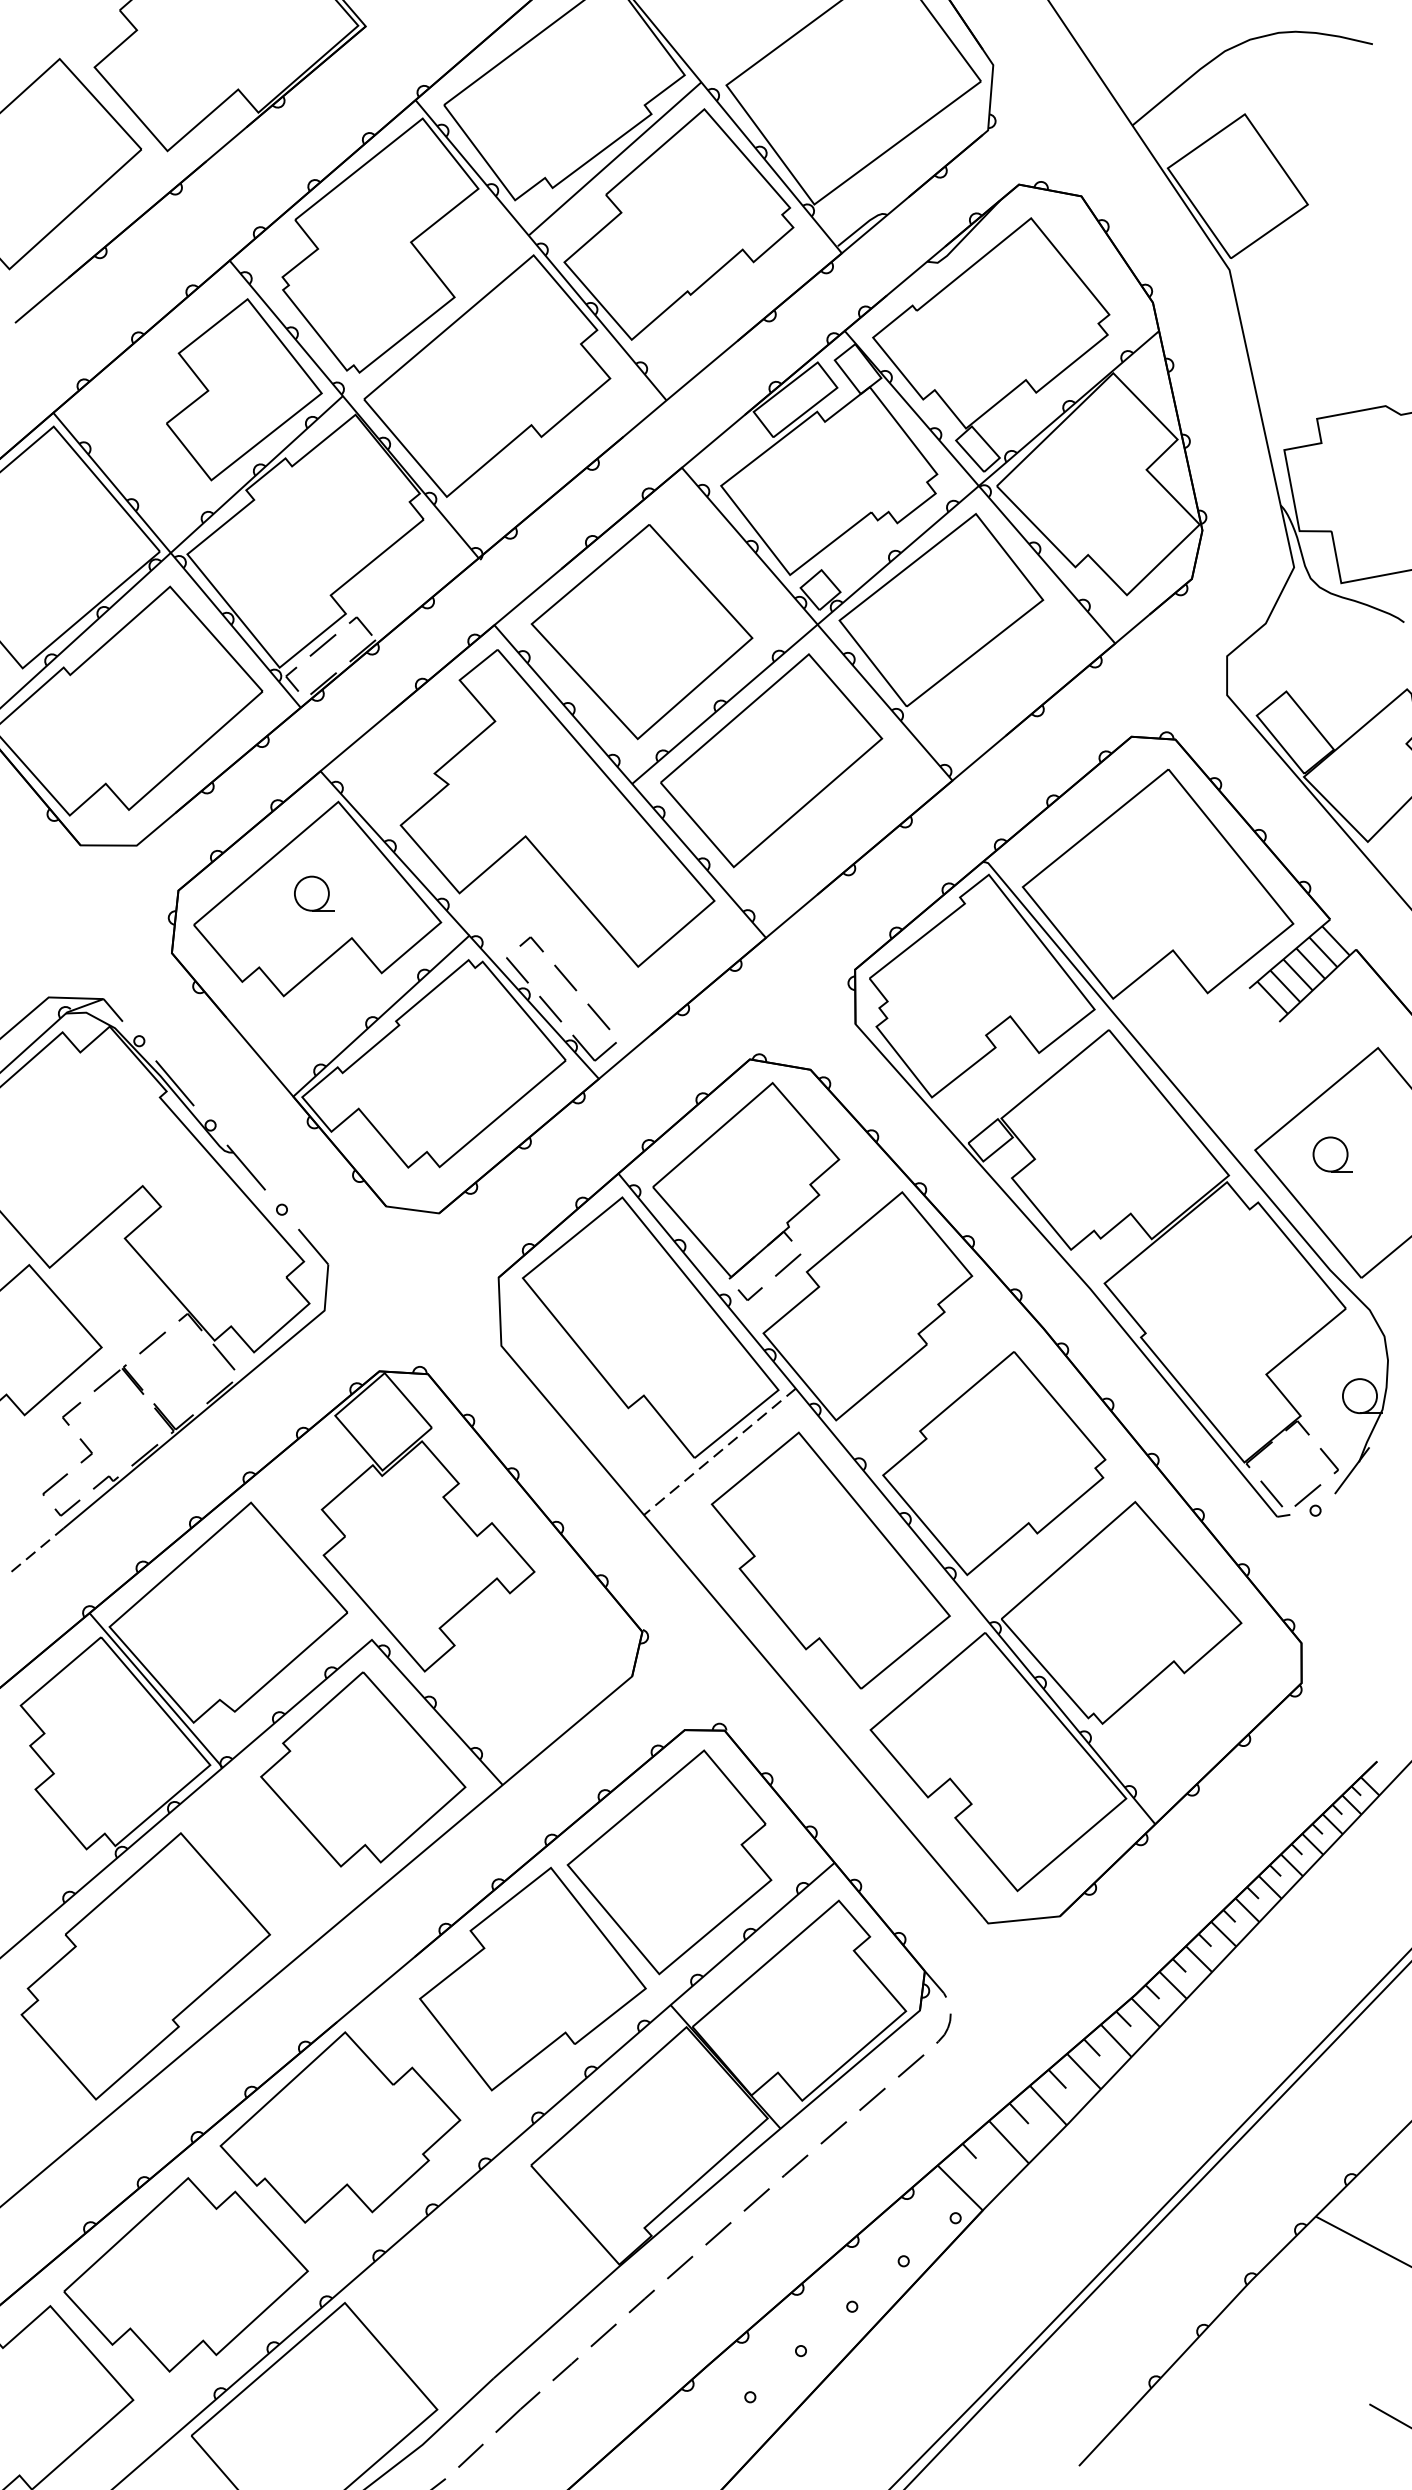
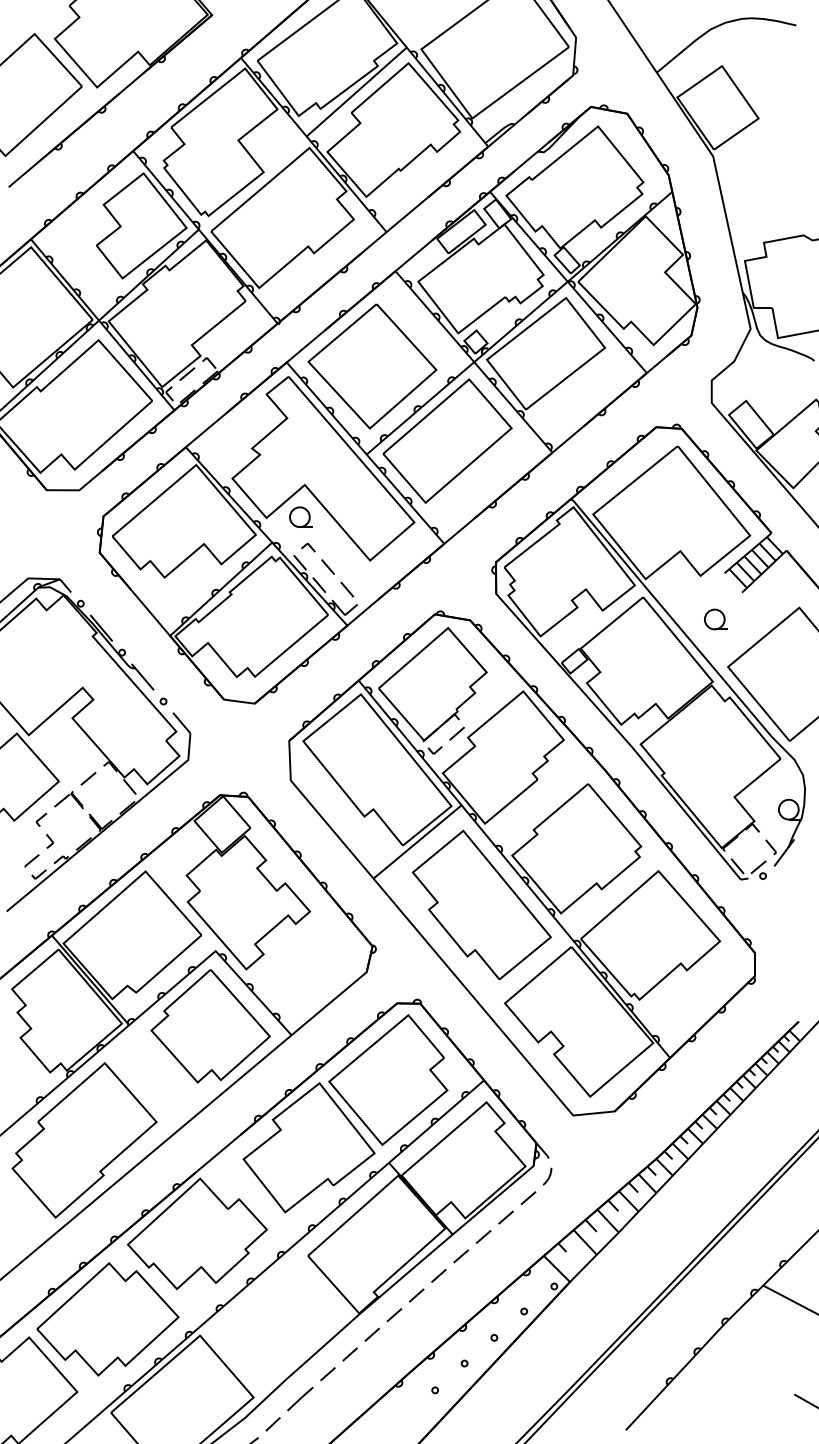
part: (312, 892) -> (300, 516), moved
part: (1331, 1154) -> (715, 619), moved
line: (719, 1452) -> (417, 842), dashed -> solid
line: (37, 1549) -> (21, 898), dashed -> solid

